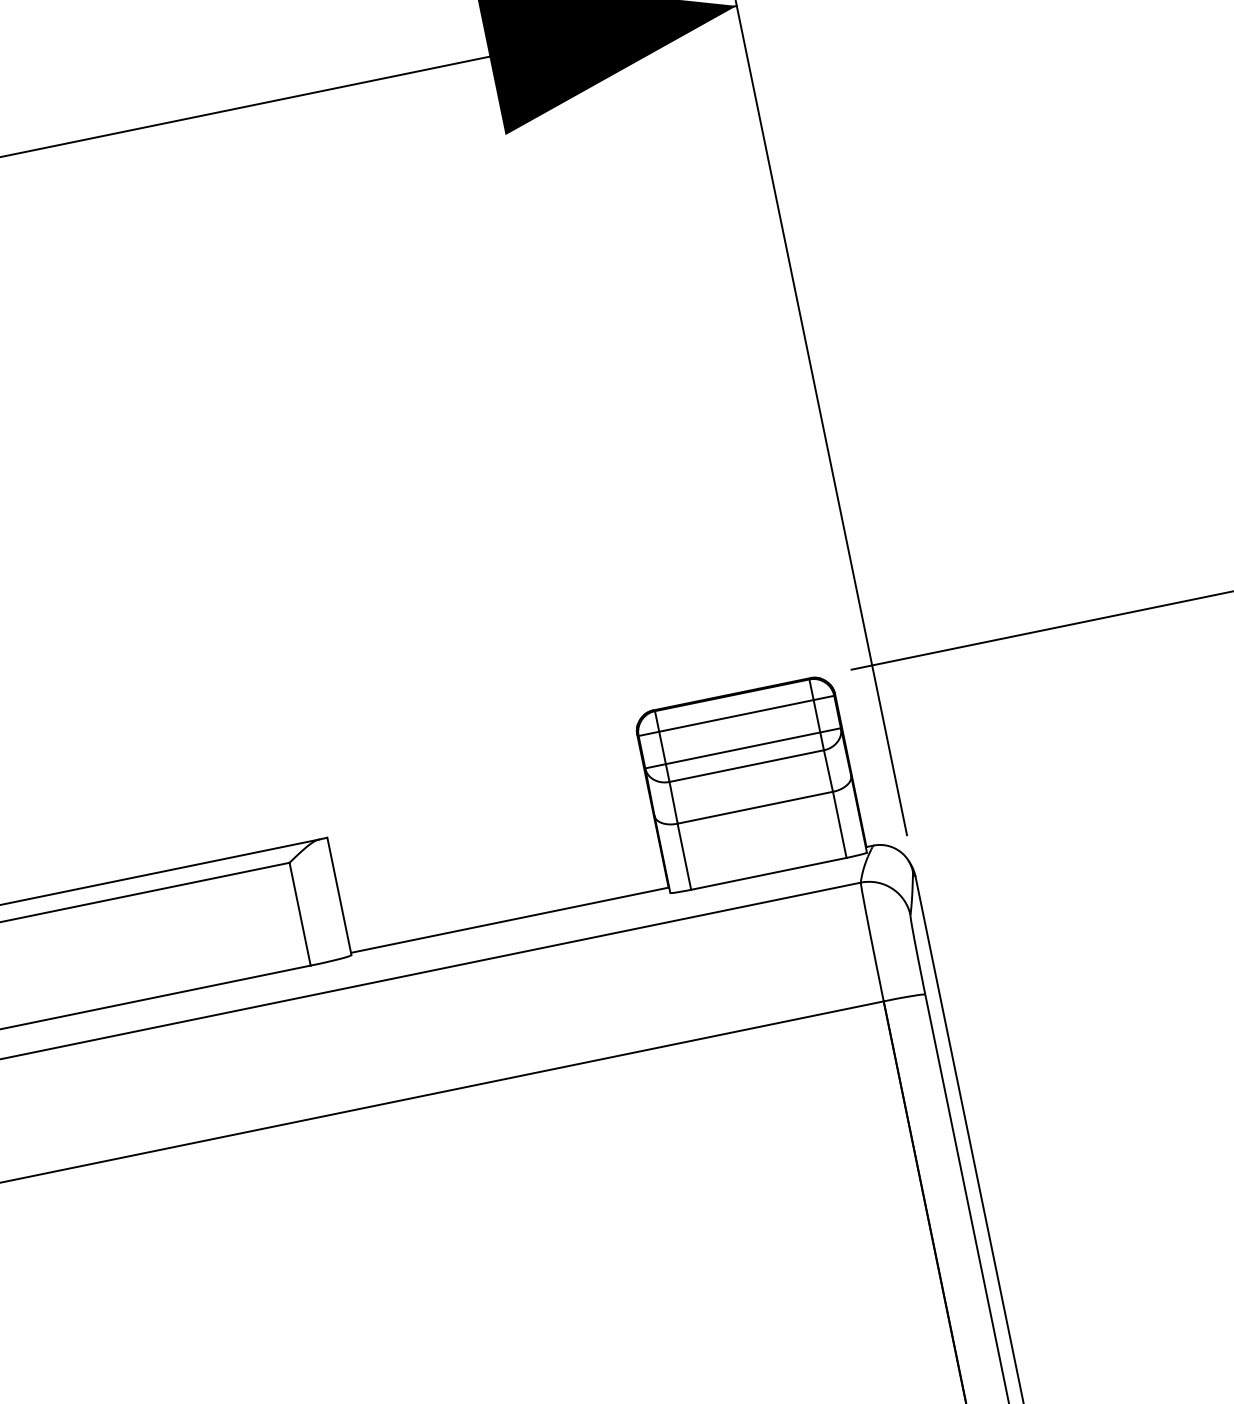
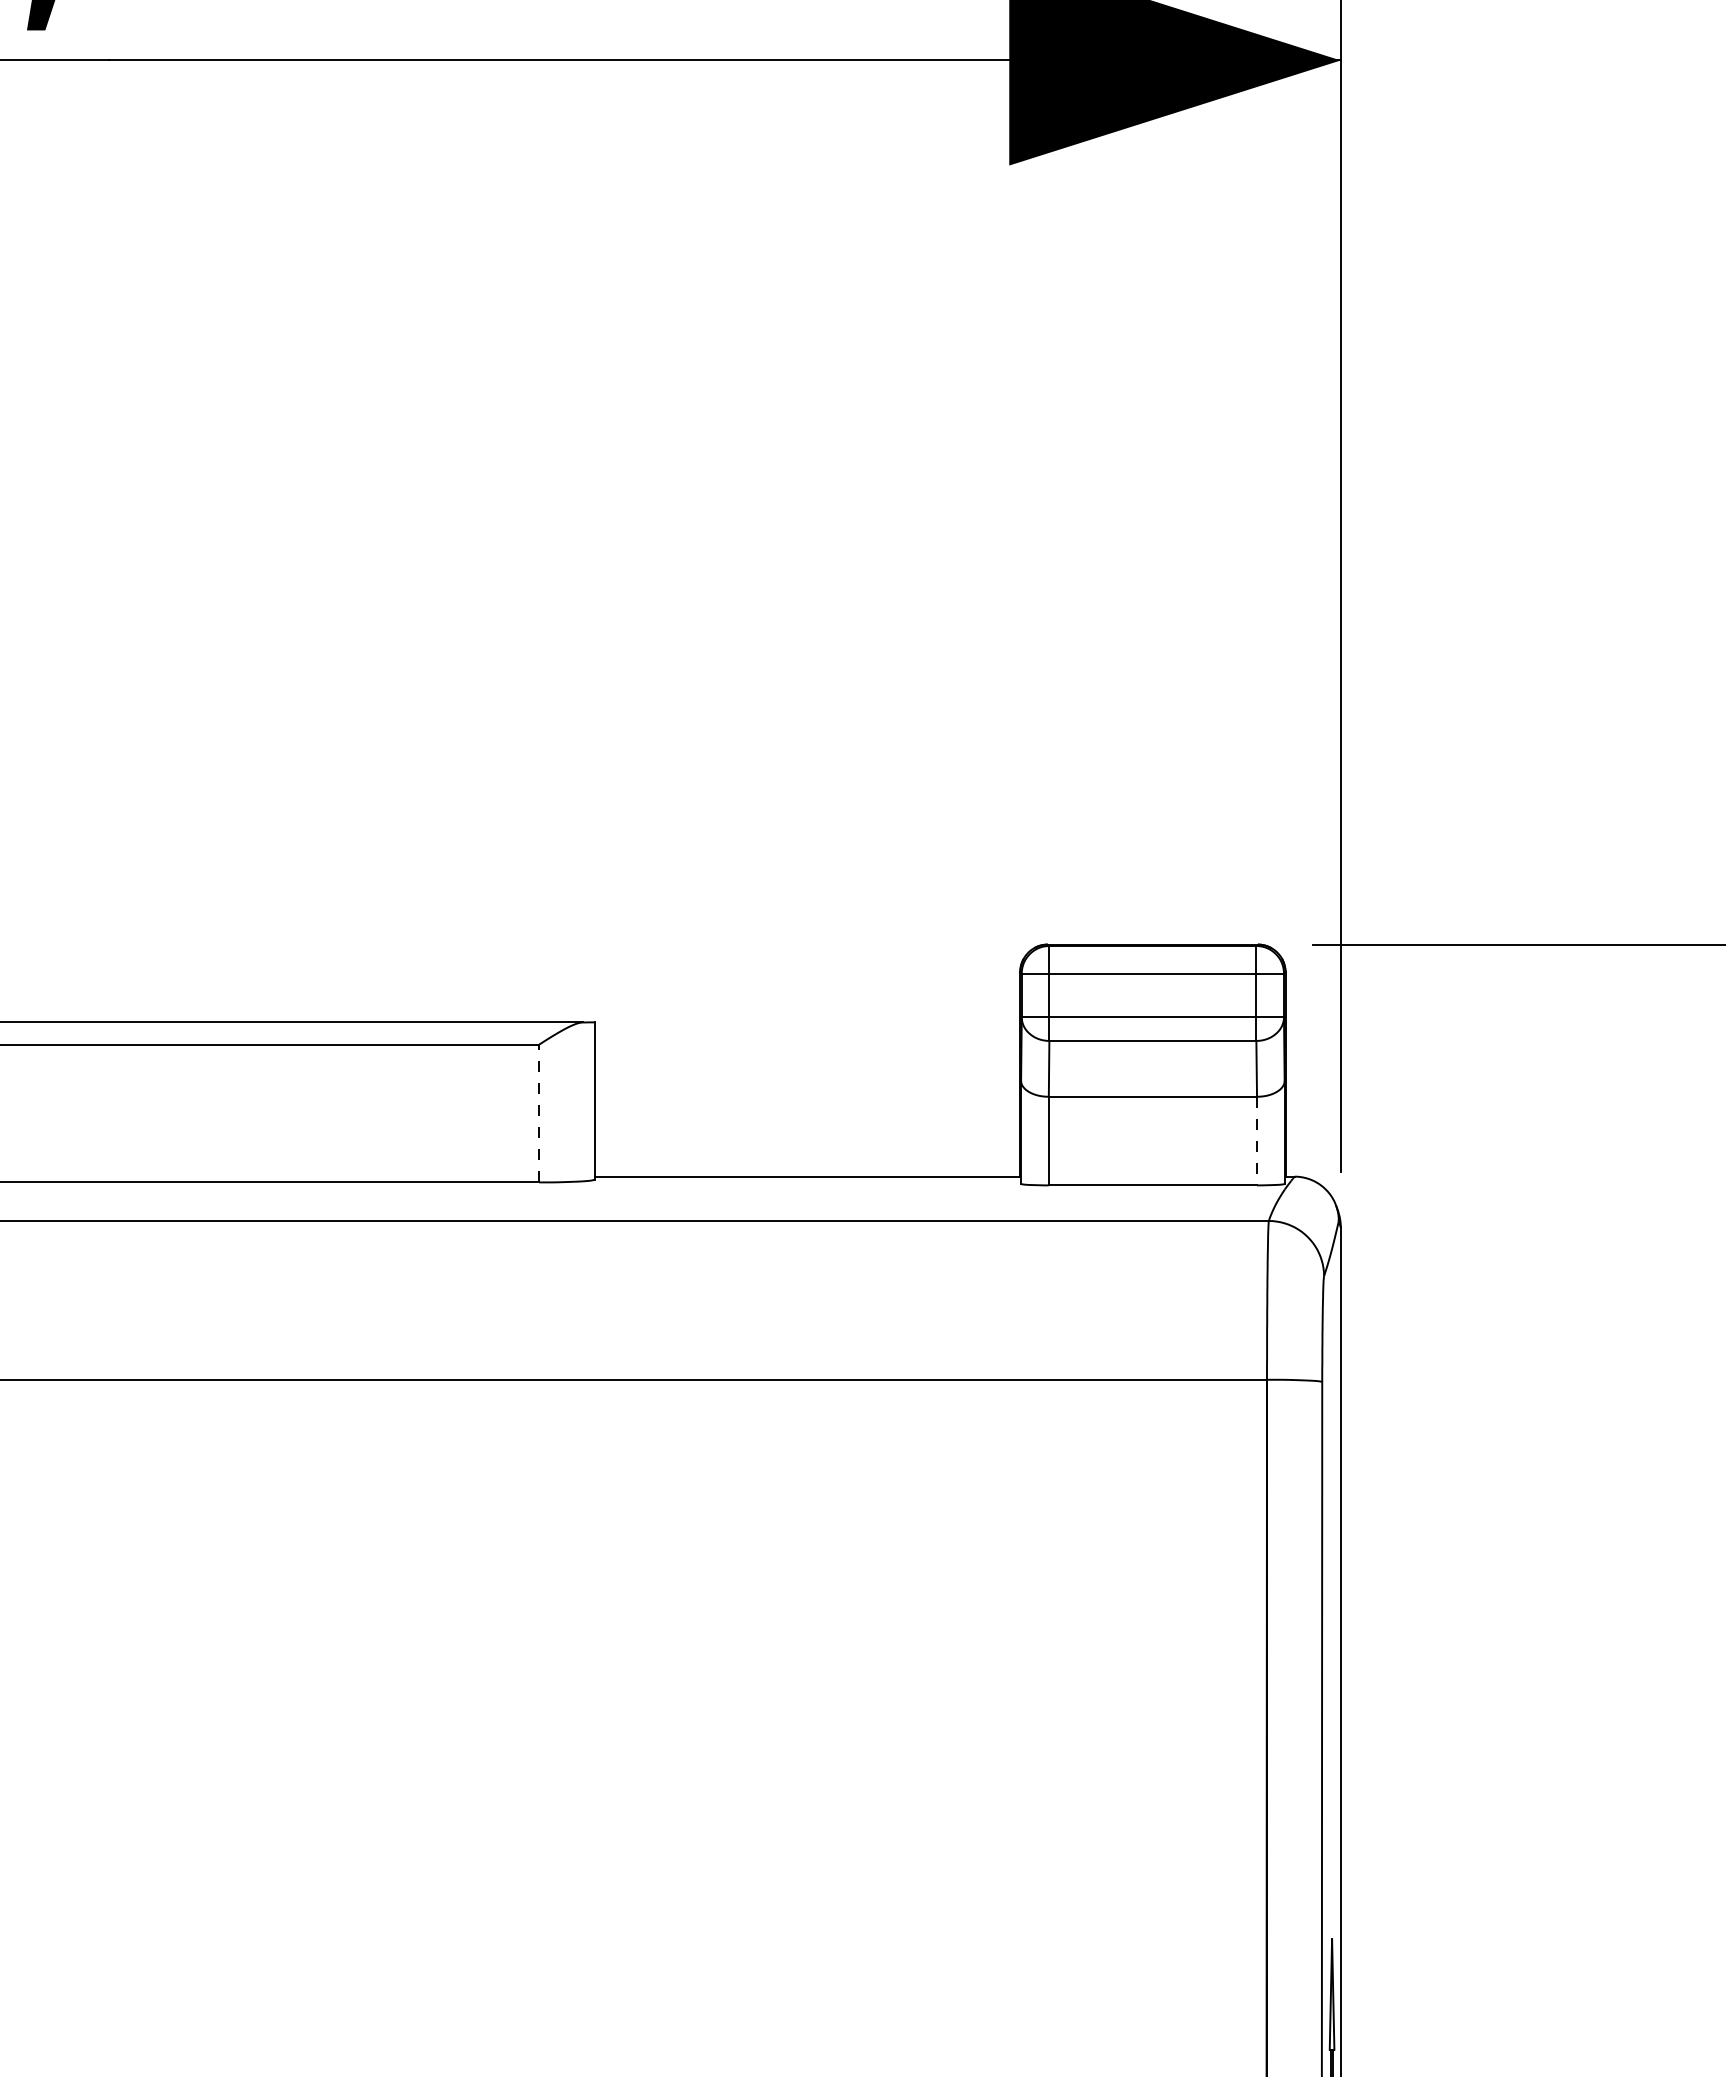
line: (840, 825) -> (1257, 1141), solid -> dashed
line: (300, 914) -> (539, 1113), solid -> dashed

